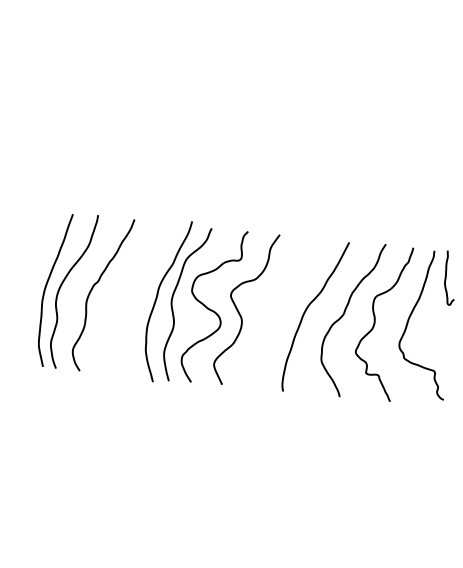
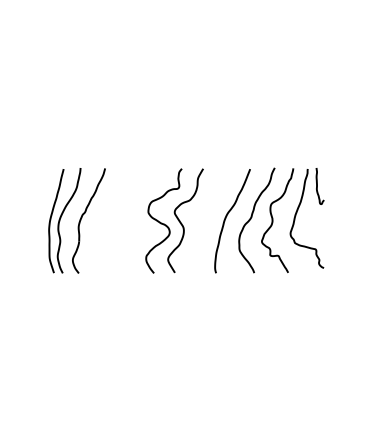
part: (177, 301) -> (139, 220), removed

